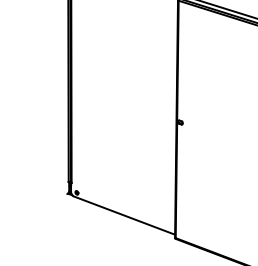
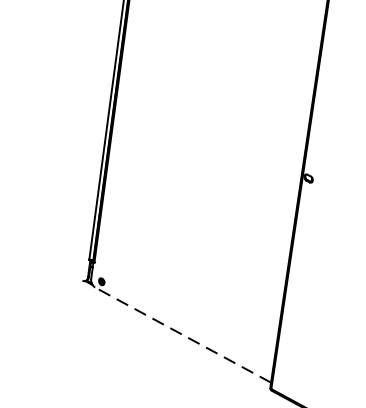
line: (124, 215) -> (183, 334), solid -> dashed

